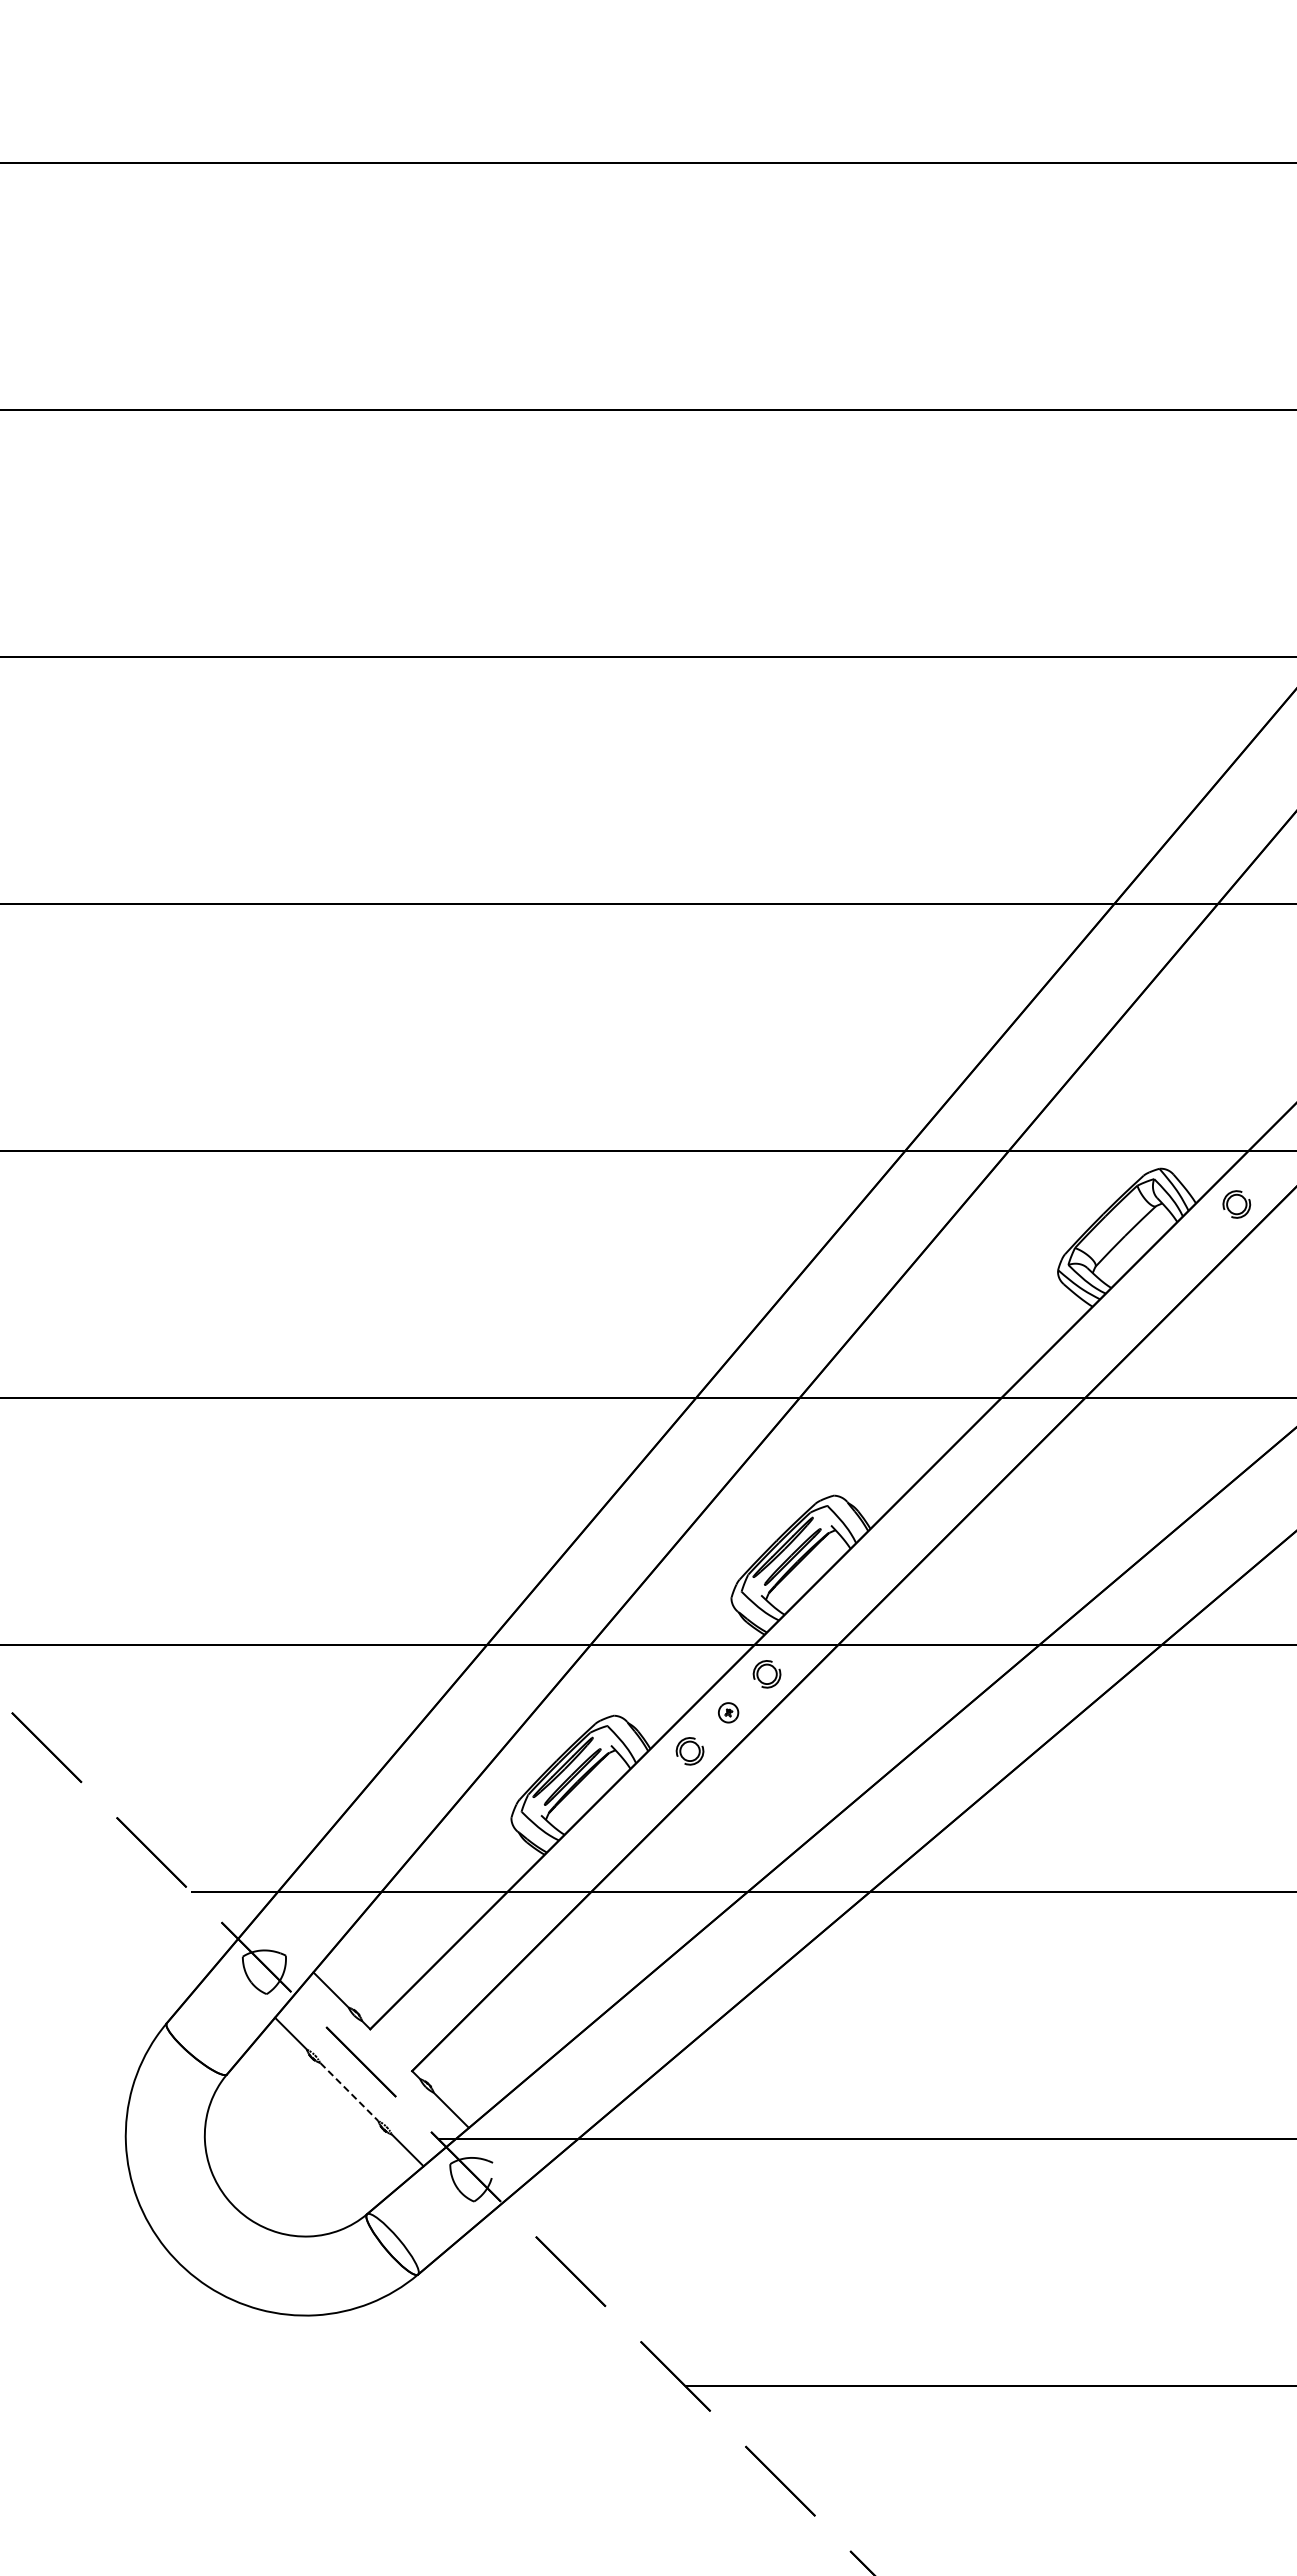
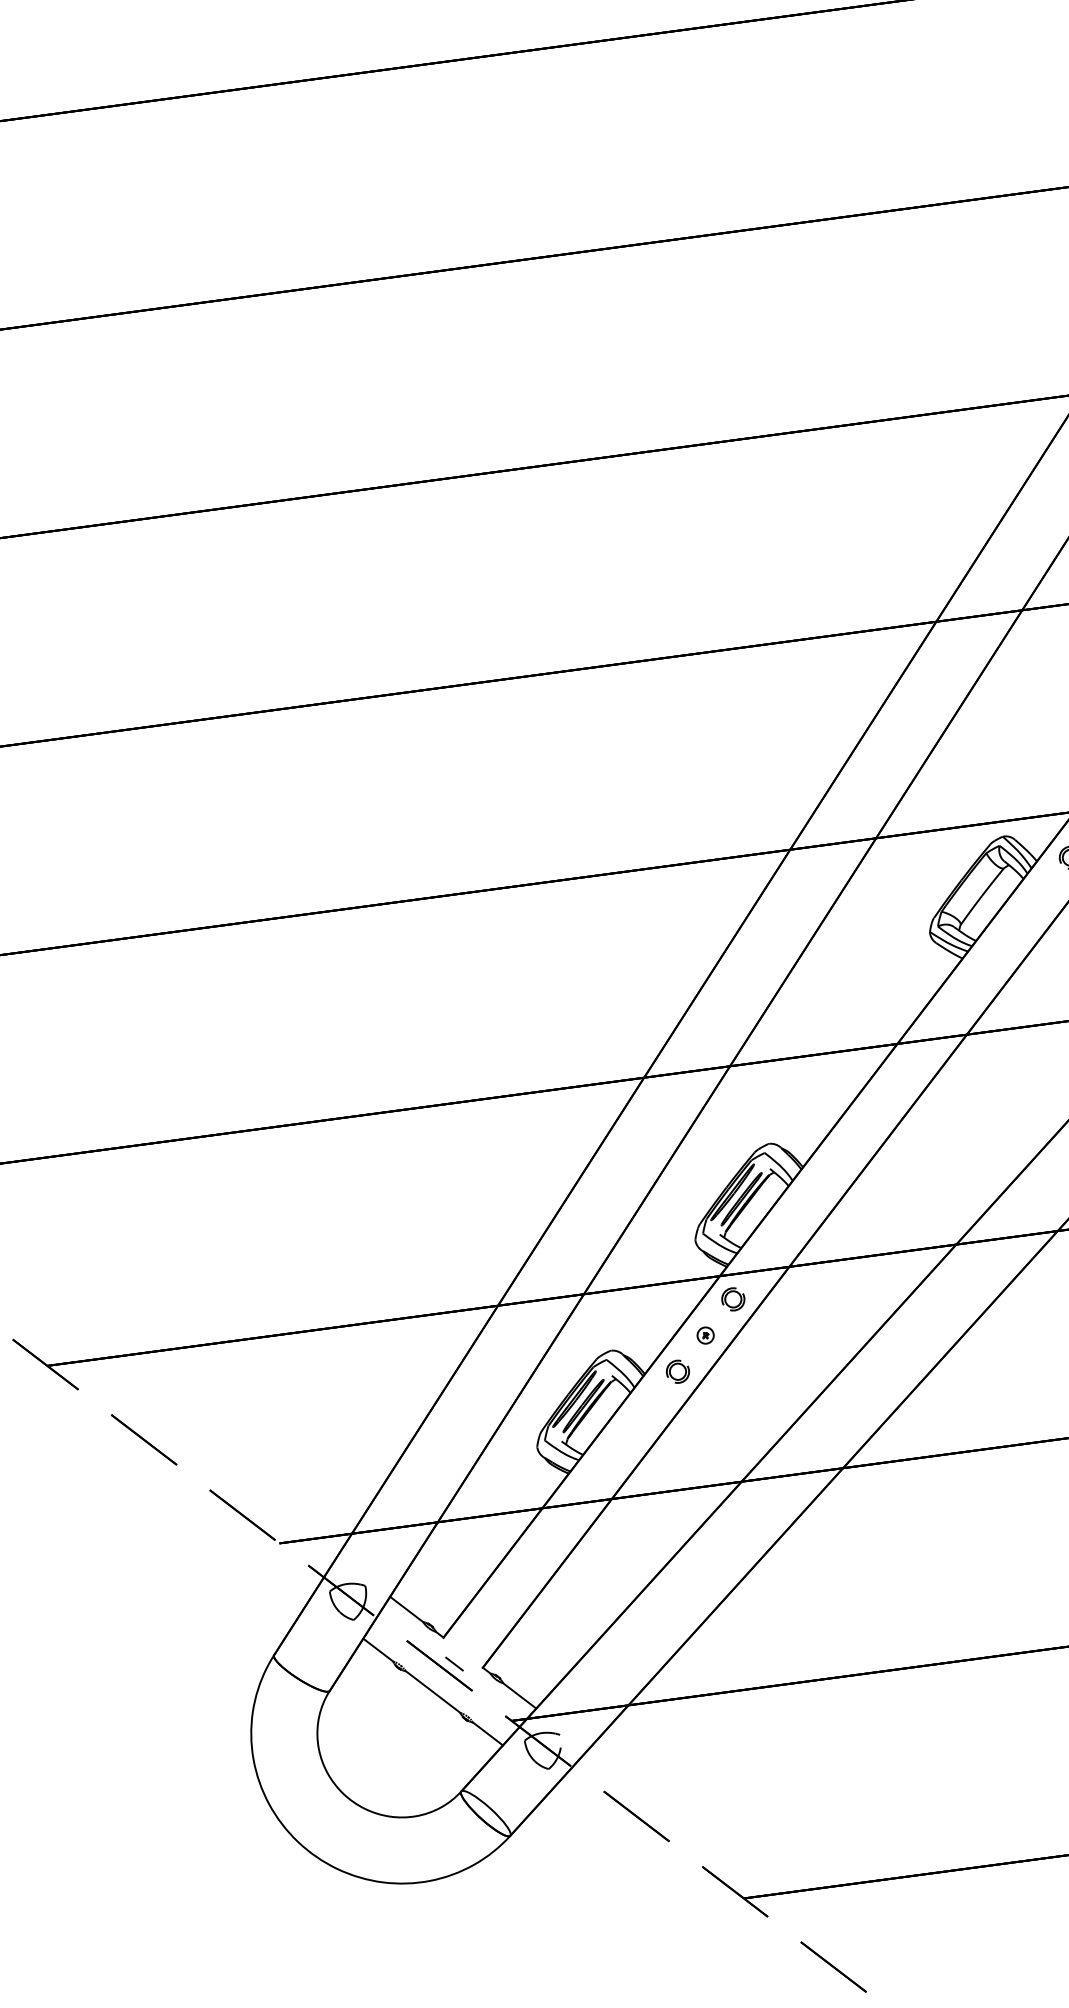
line: (378, 2062) -> (454, 1664), added
line: (349, 2092) -> (433, 1692), dashed -> solid

